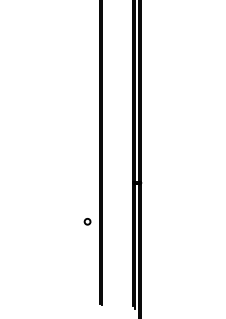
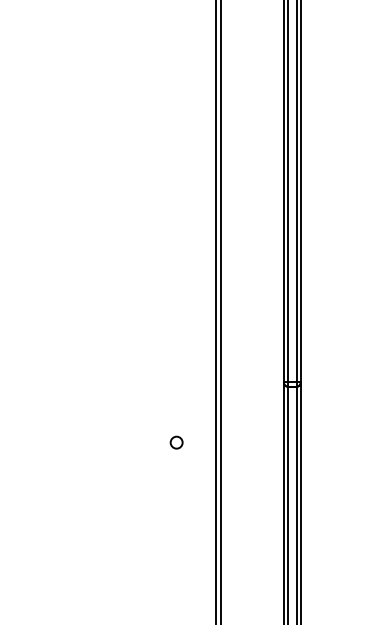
circle: (87, 221) -> (176, 442), moved

